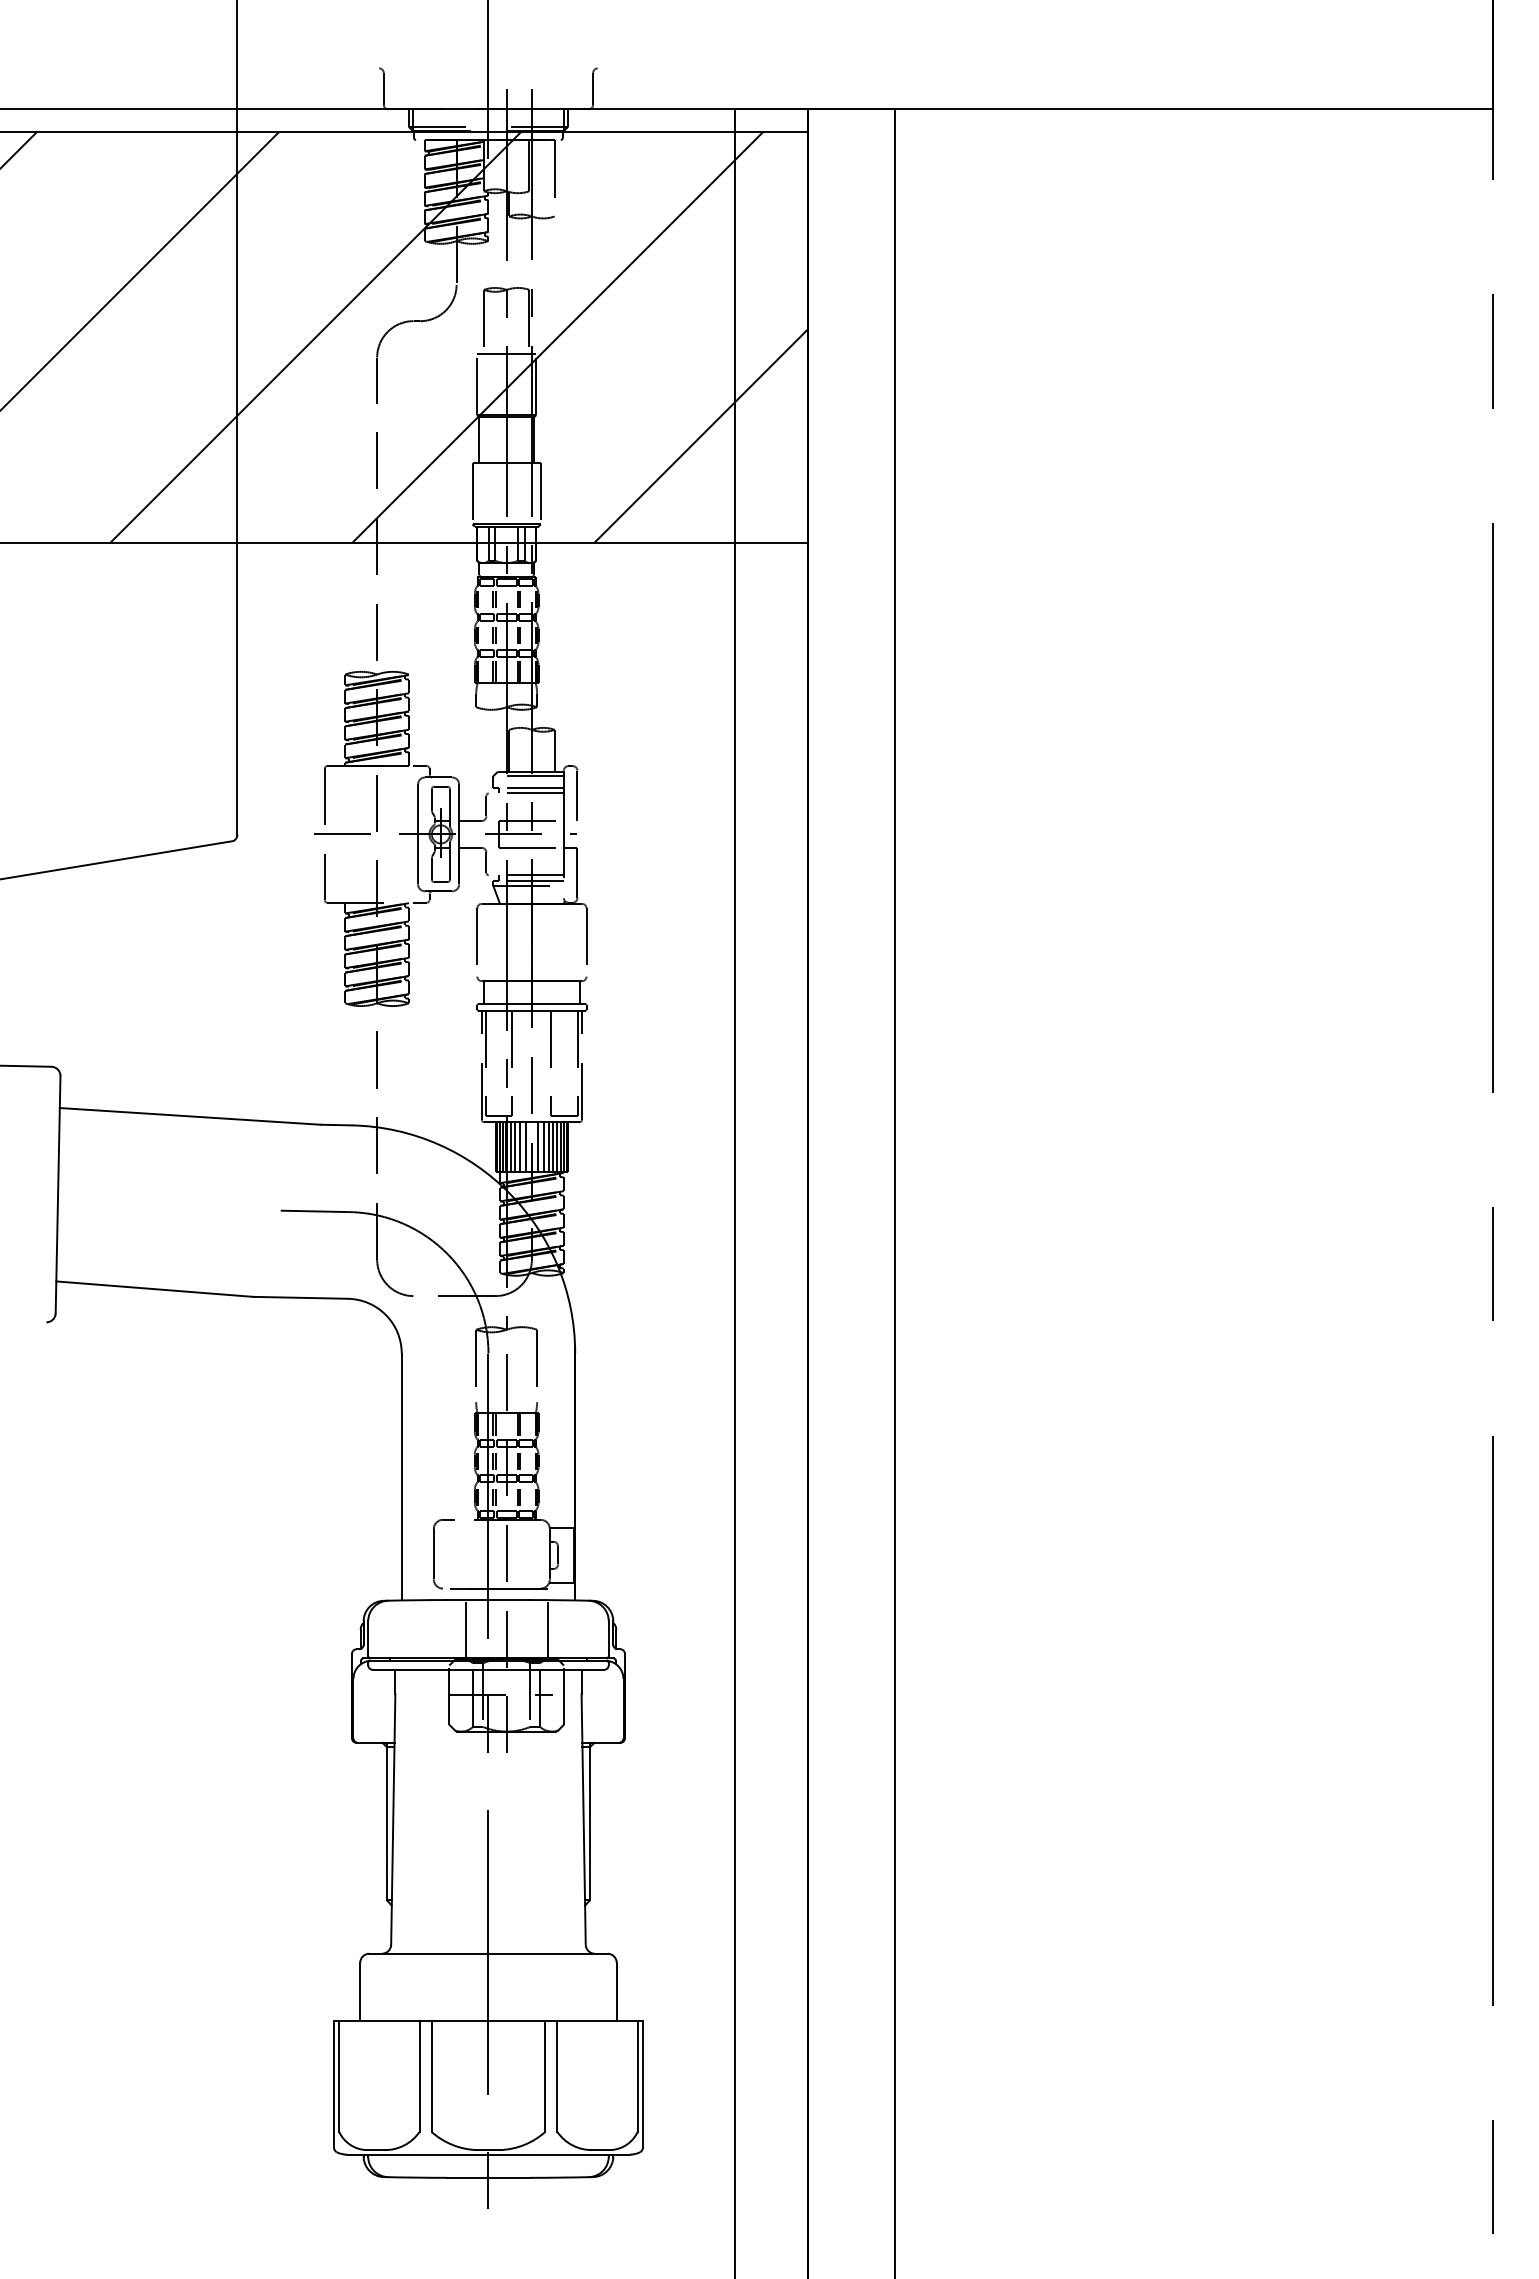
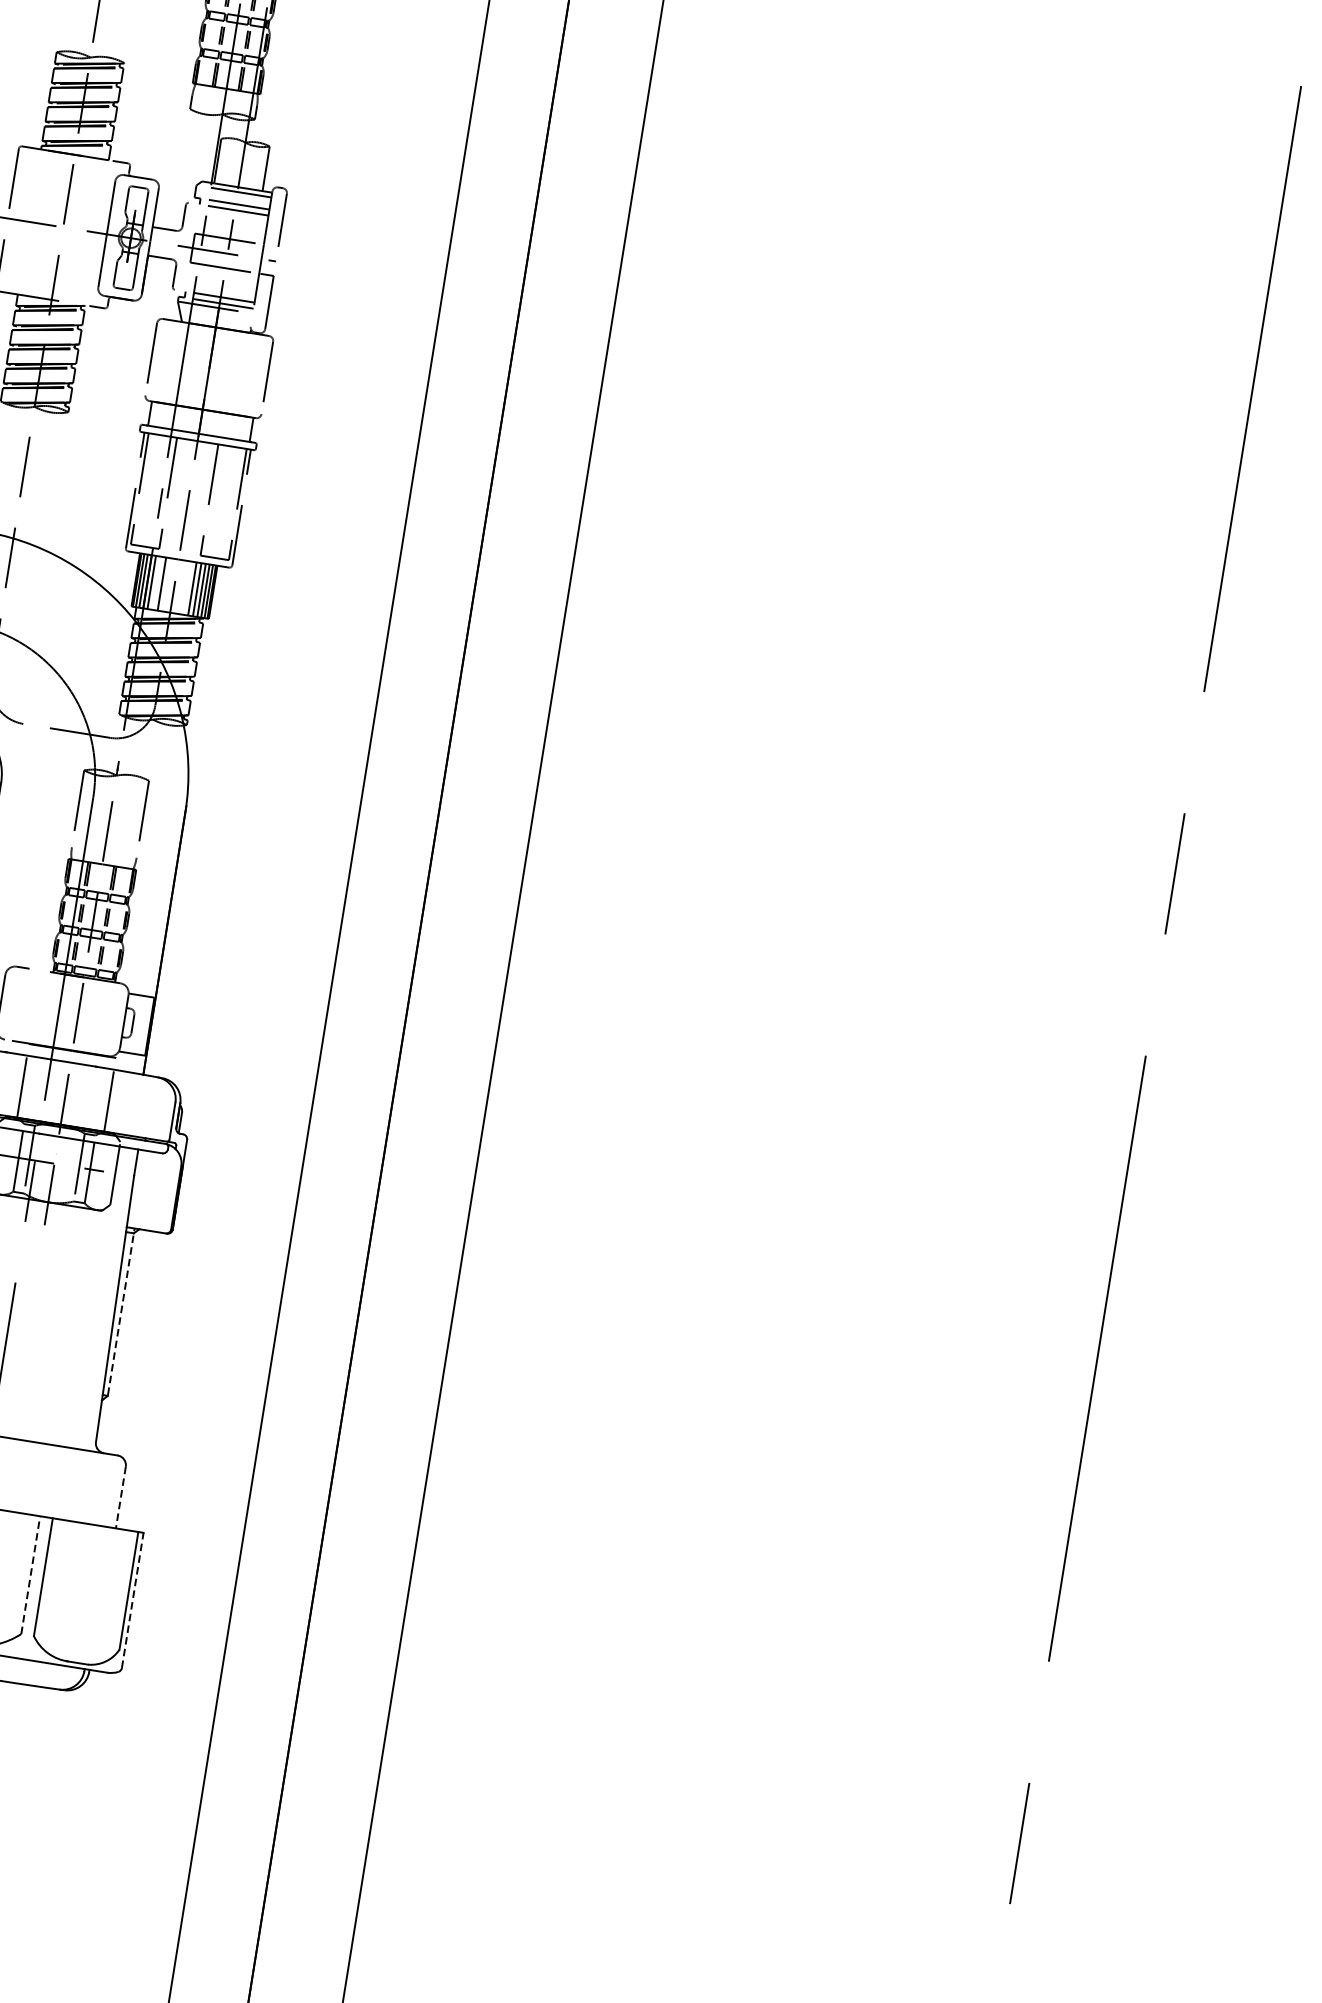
line: (515, 1147) -> (157, 583), removed
line: (525, 1147) -> (167, 585), removed
line: (538, 1147) -> (181, 587), removed
line: (543, 1147) -> (186, 588), removed
line: (589, 1820) -> (121, 1310), solid -> dashed
line: (616, 1992) -> (120, 1498), solid -> dashed
line: (545, 2075) -> (31, 1574), solid -> dashed
line: (642, 2084) -> (132, 1600), solid -> dashed

